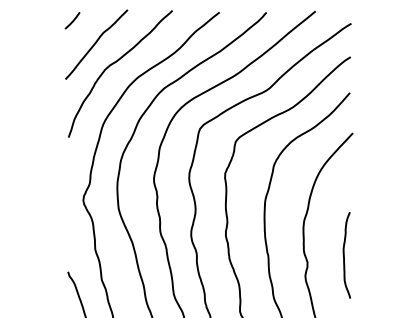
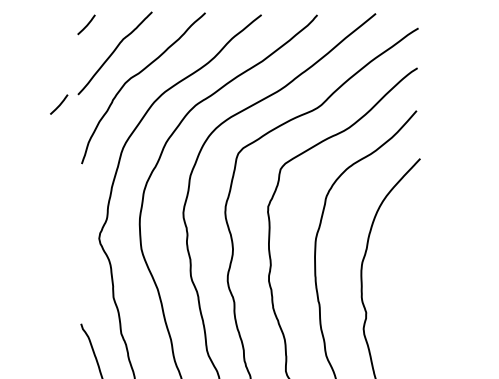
line: (49, 87) -> (59, 104), added
curve: (344, 255) -> (410, 304), removed

